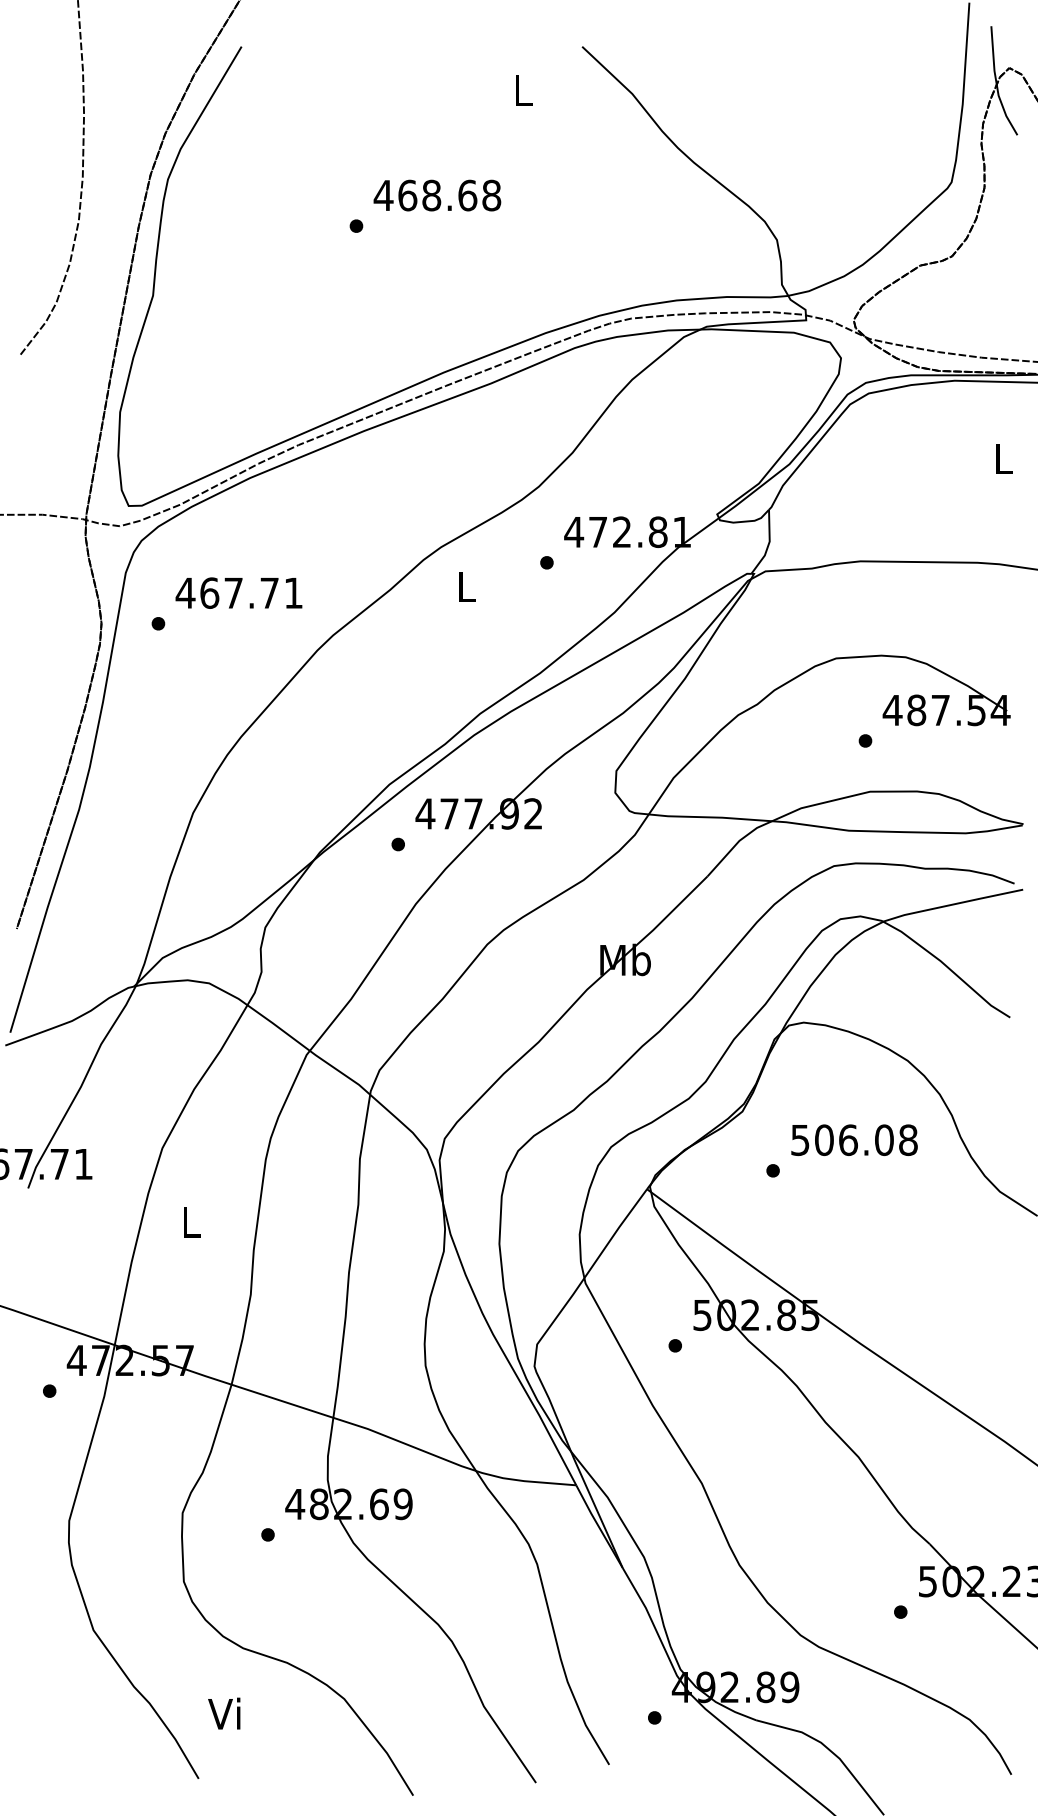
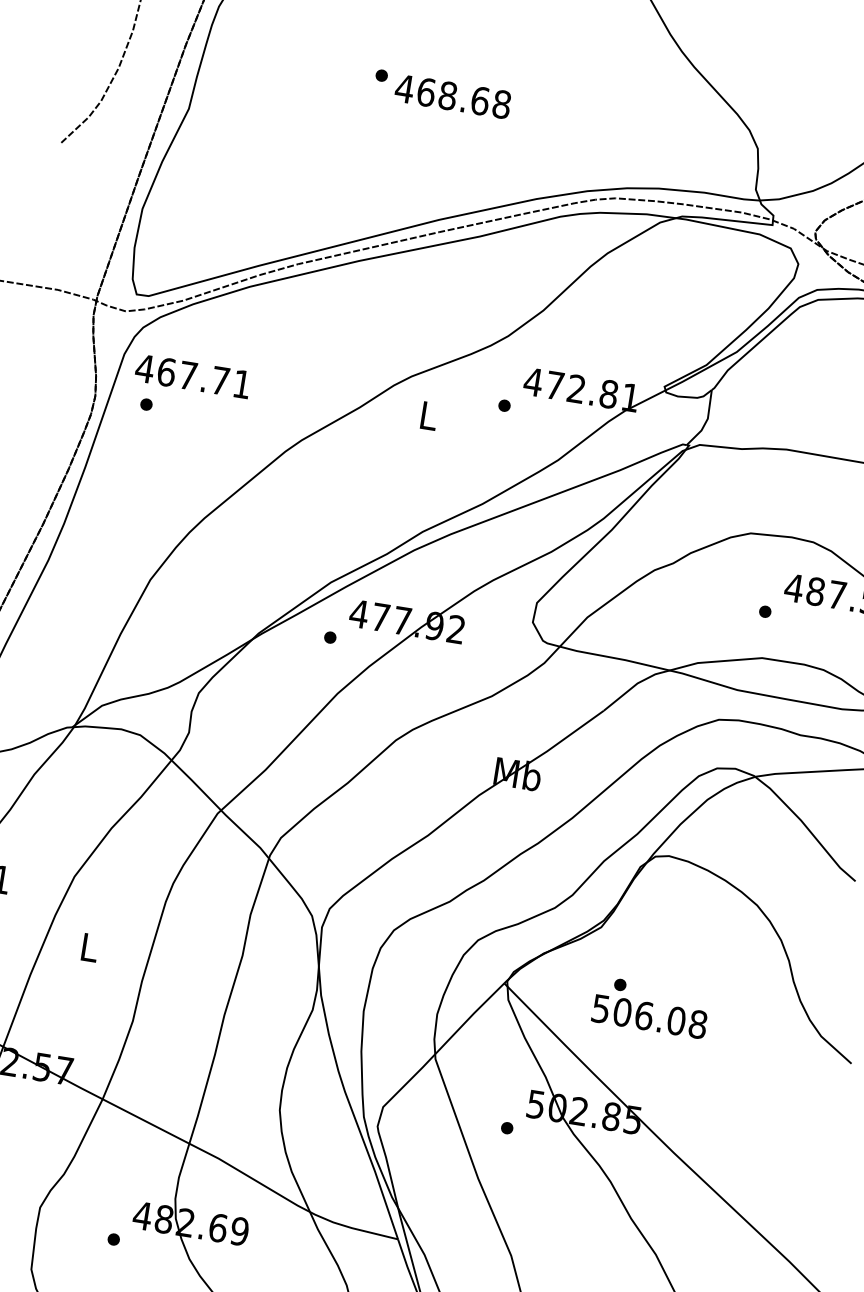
text: (437, 195) -> (453, 96), moved
text: (238, 592) -> (192, 375), moved
text: (854, 1139) -> (649, 1016), moved

